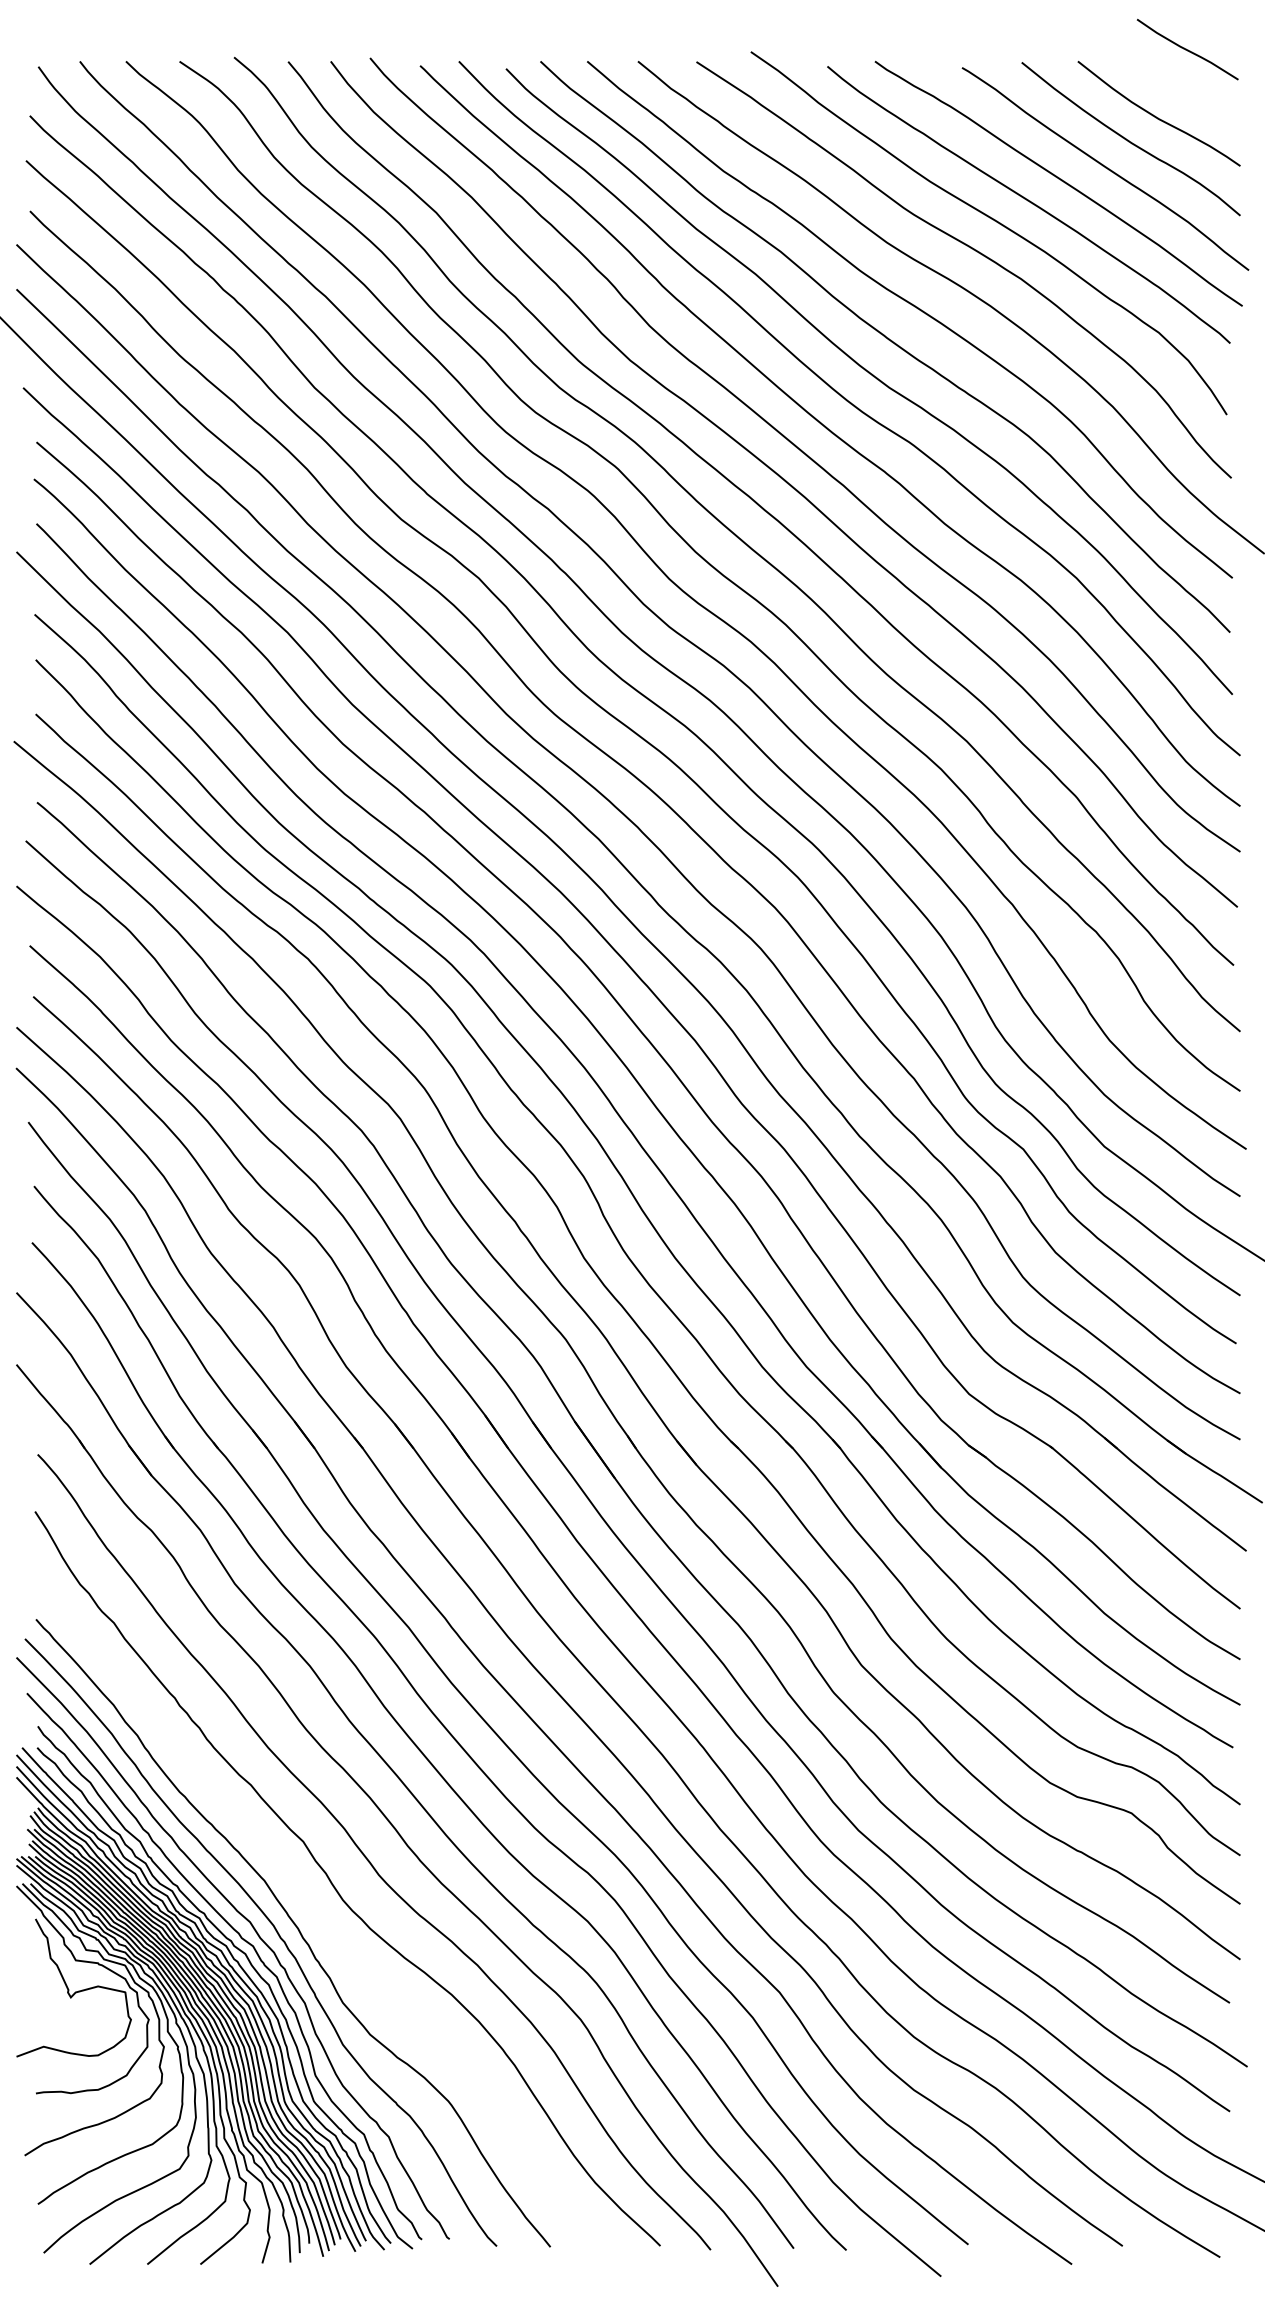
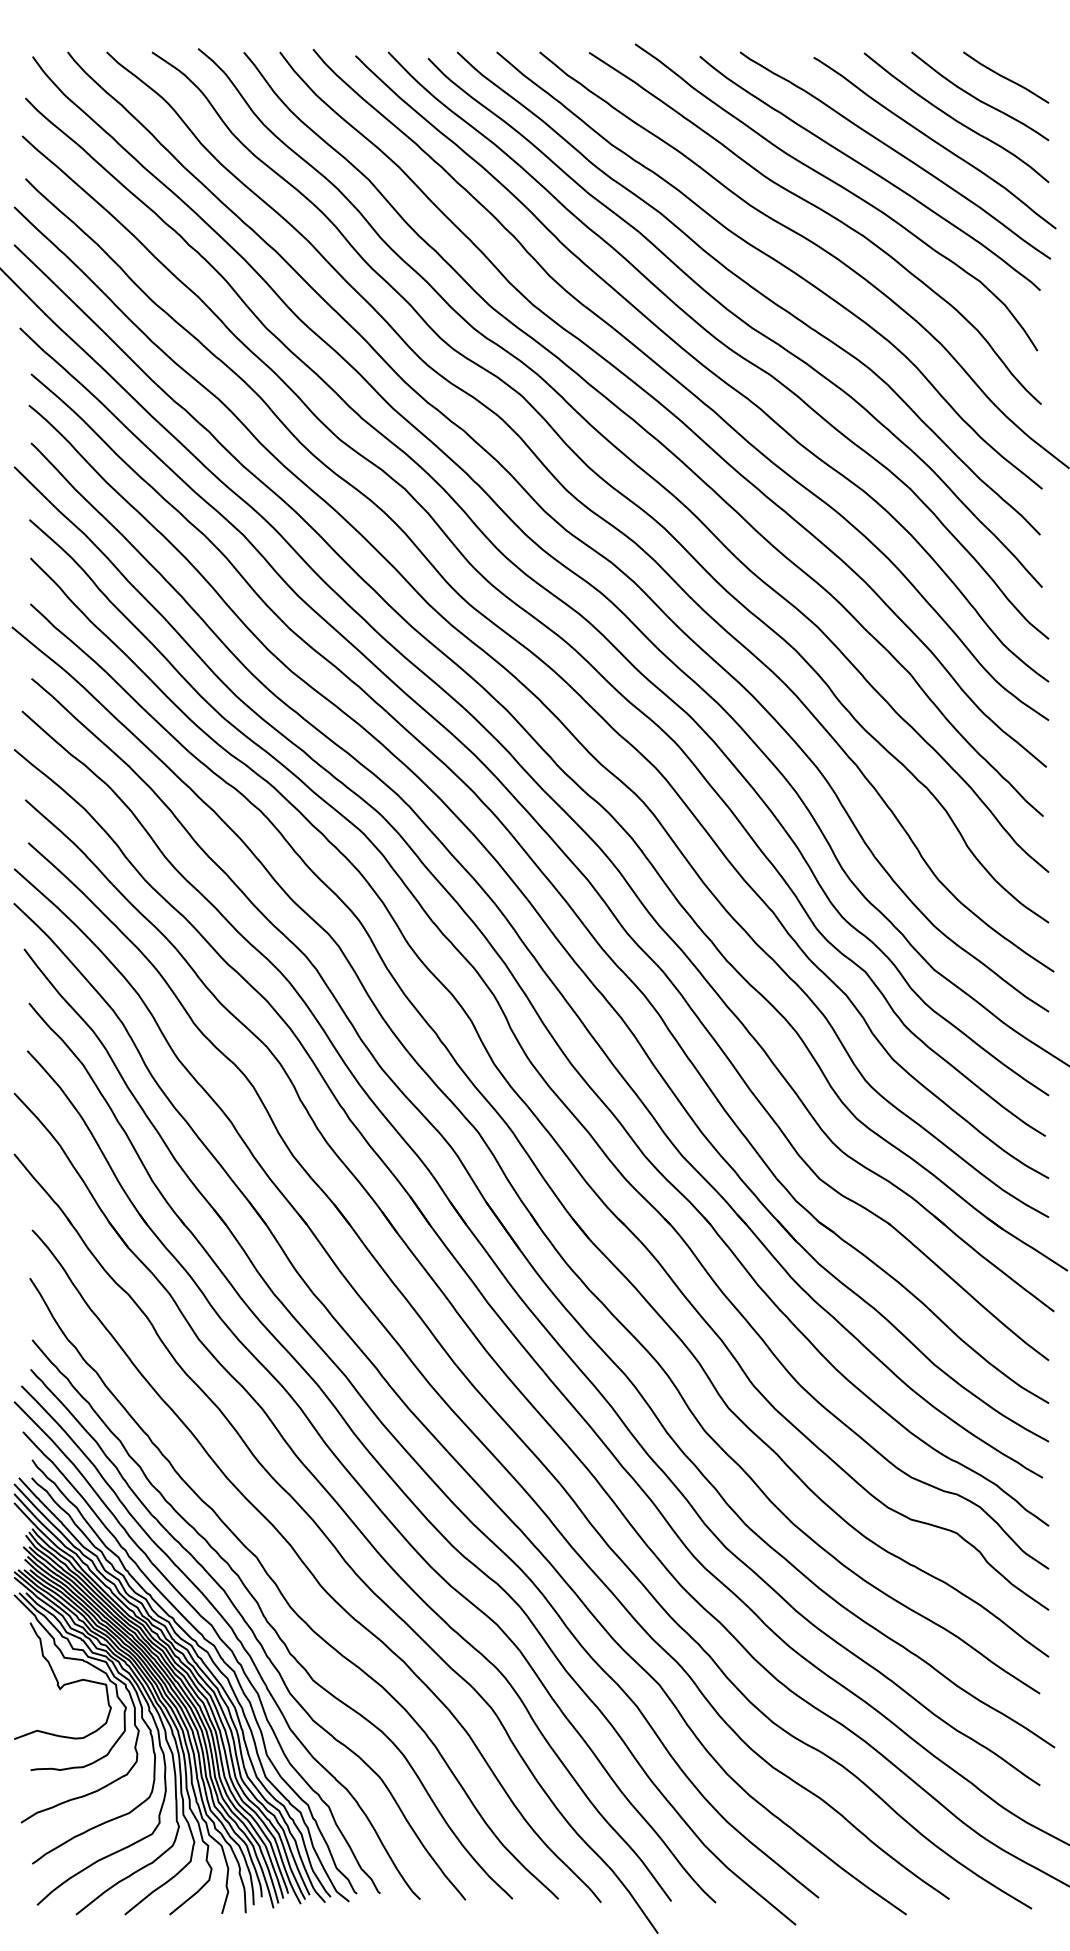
curve: (1187, 49) -> (1005, 77), moved
curve: (317, 1918) -> (268, 1622), added

